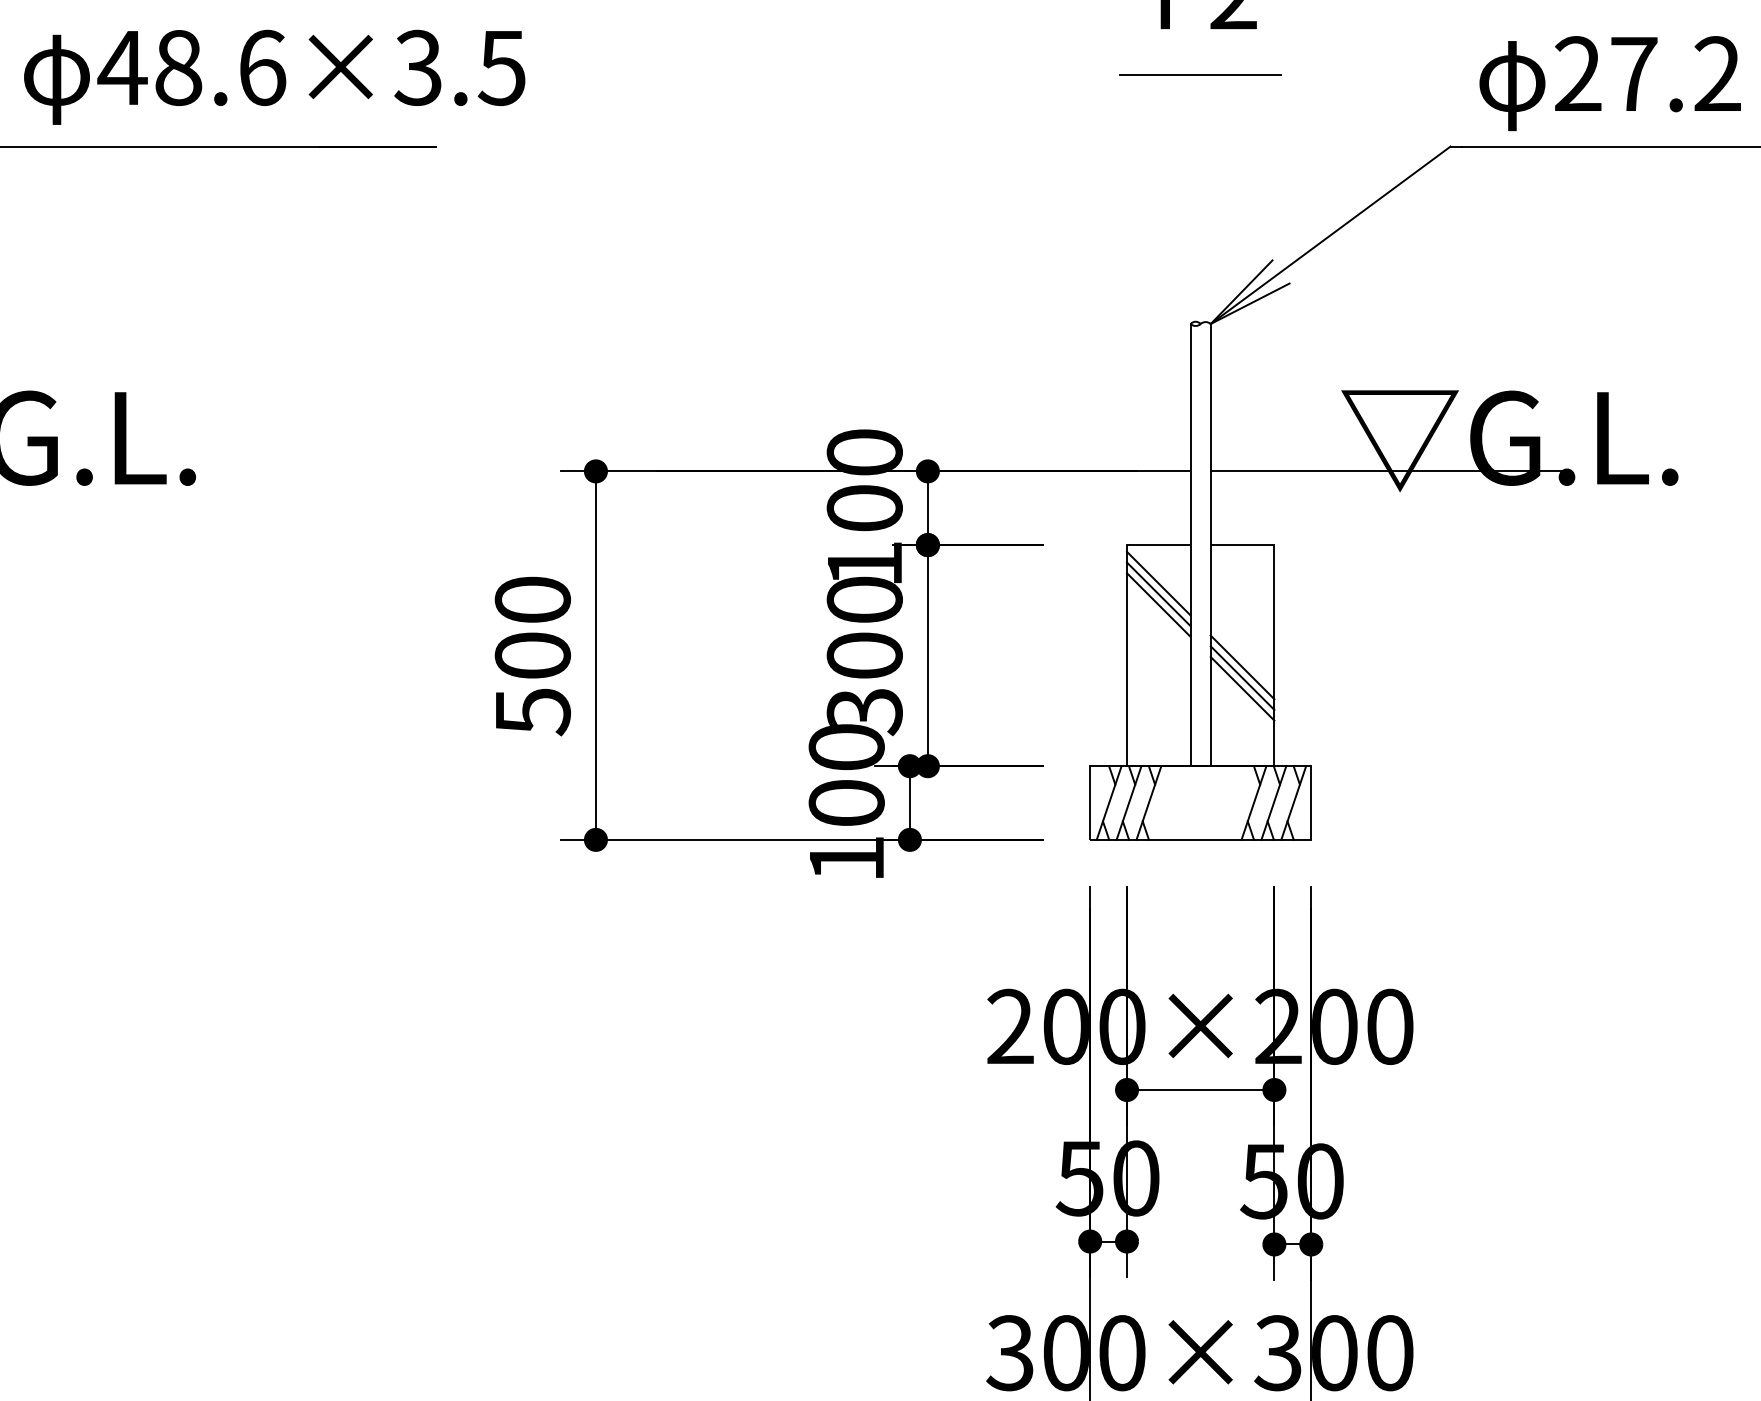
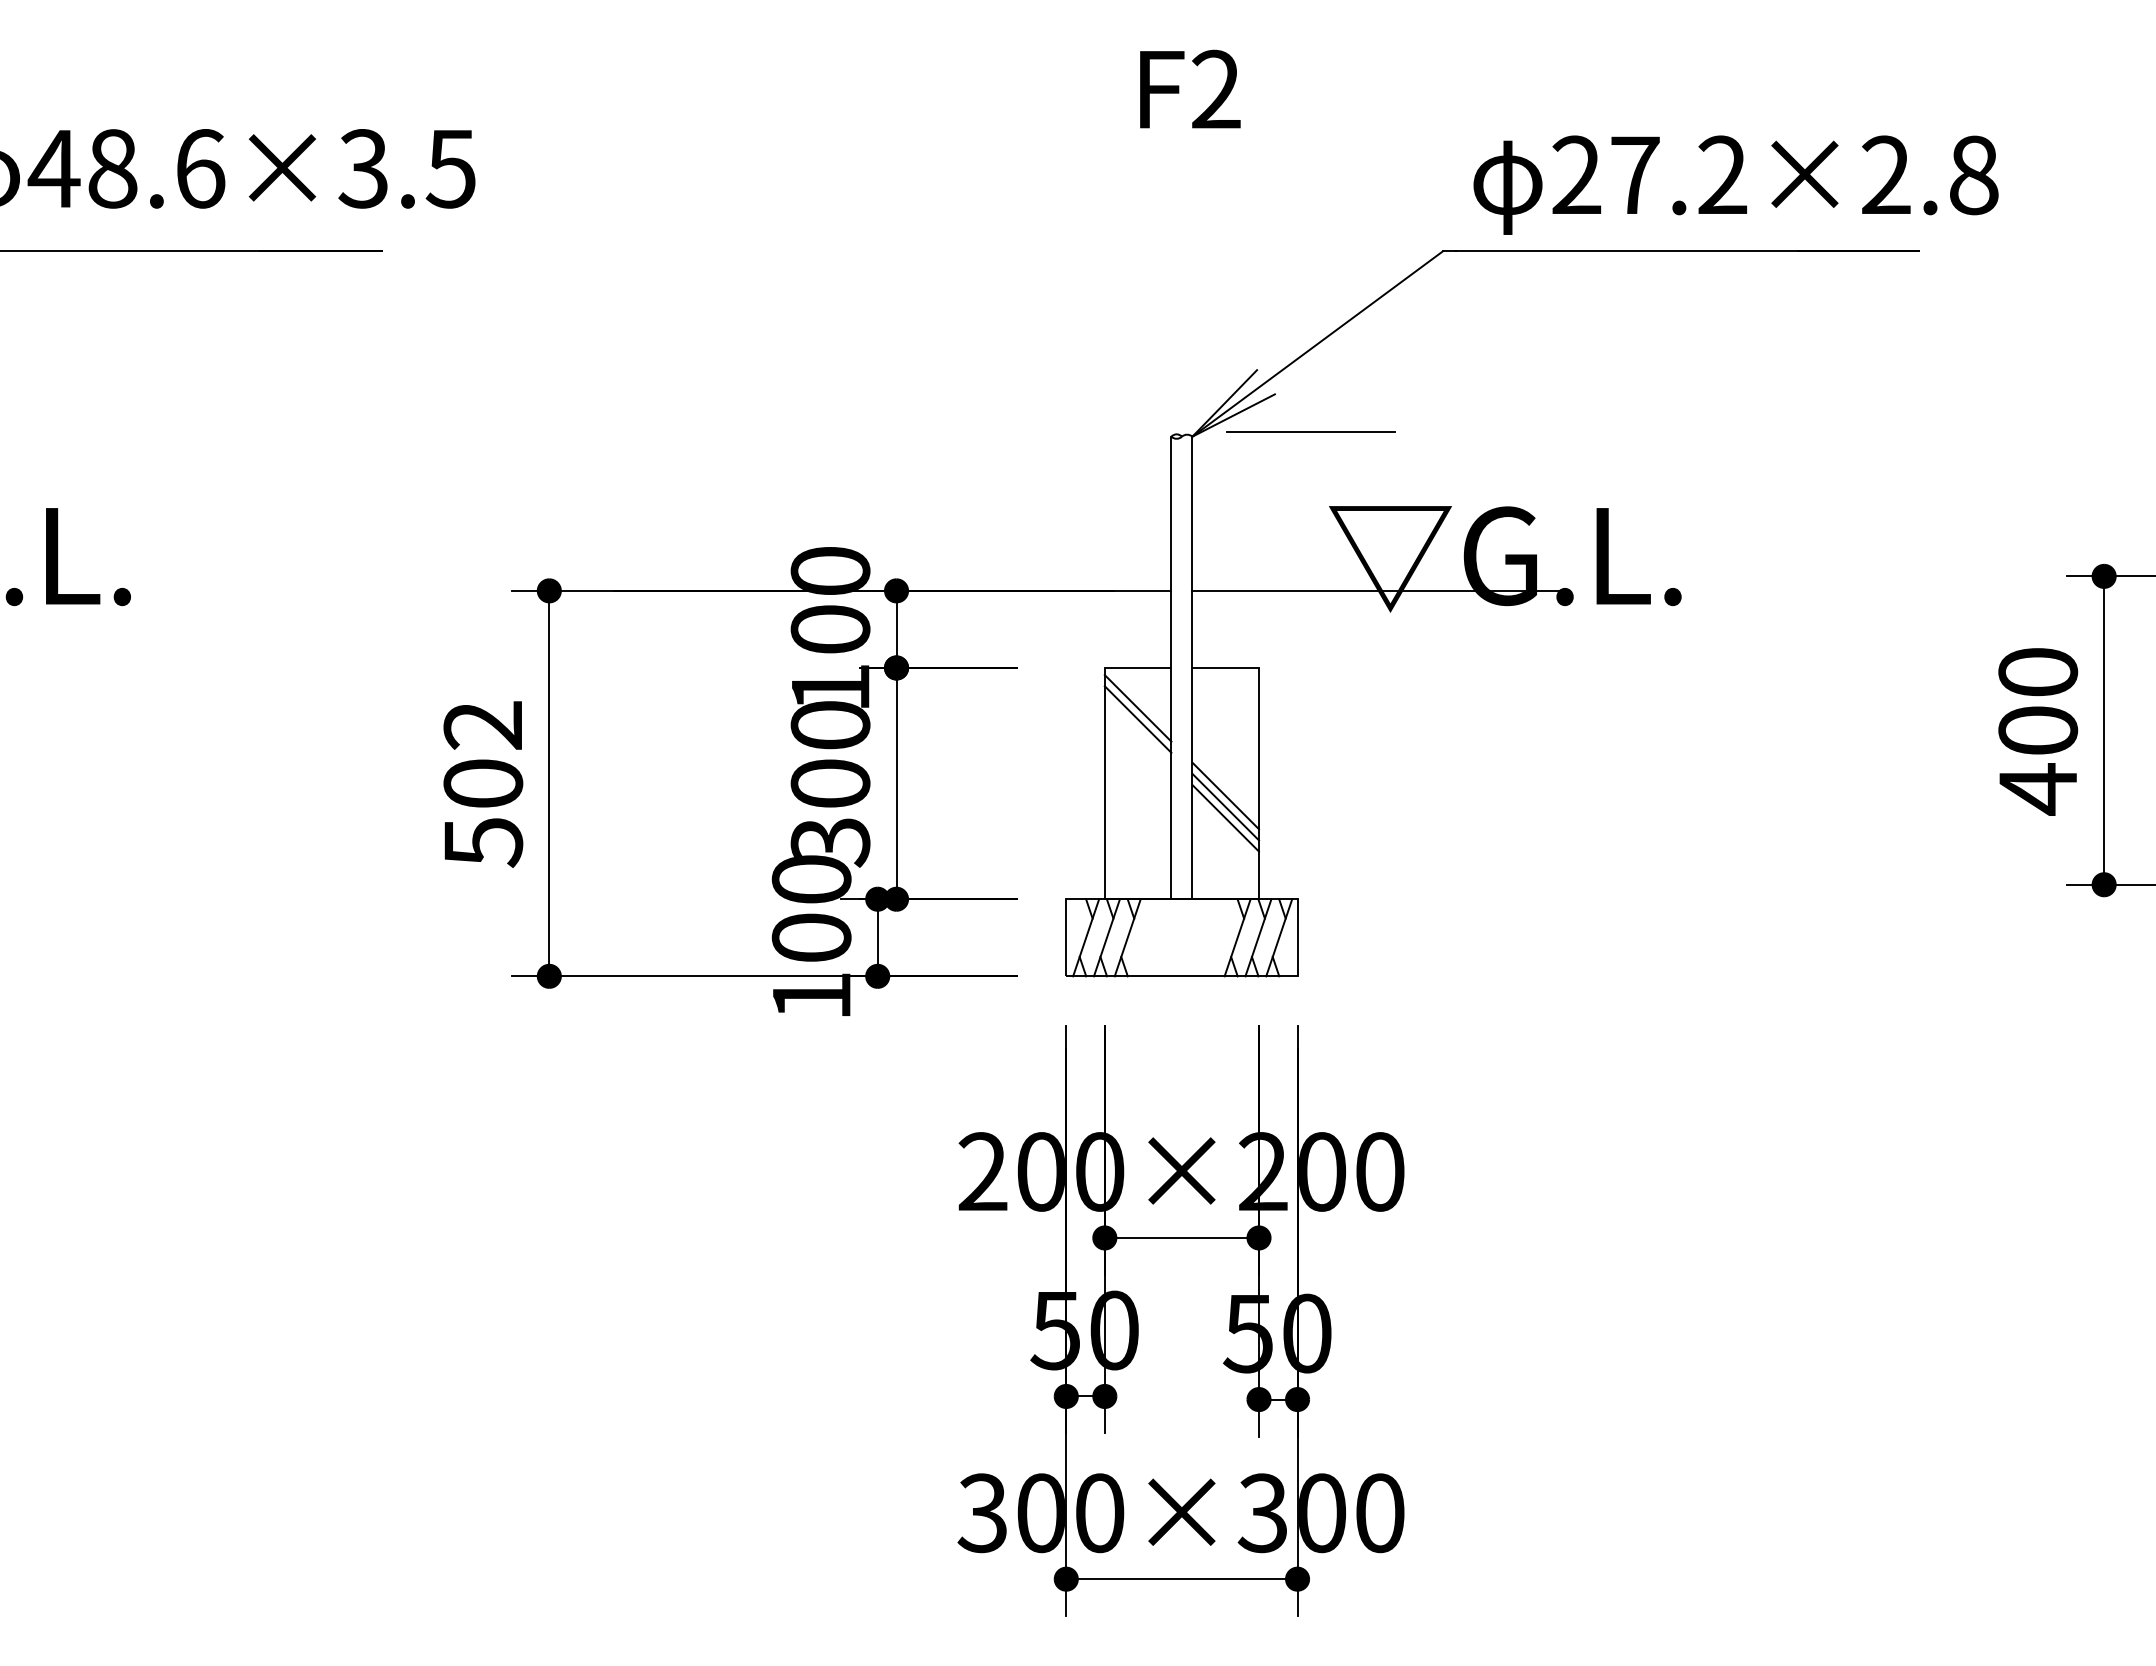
line: (1200, 74) -> (1310, 431), moved
text: (533, 600) -> (483, 725), 500 -> 502
line: (1158, 604) -> (1137, 730), removed

